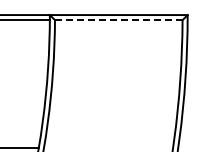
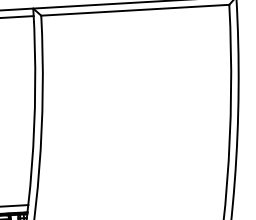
line: (118, 20) -> (134, 10), dashed -> solid

